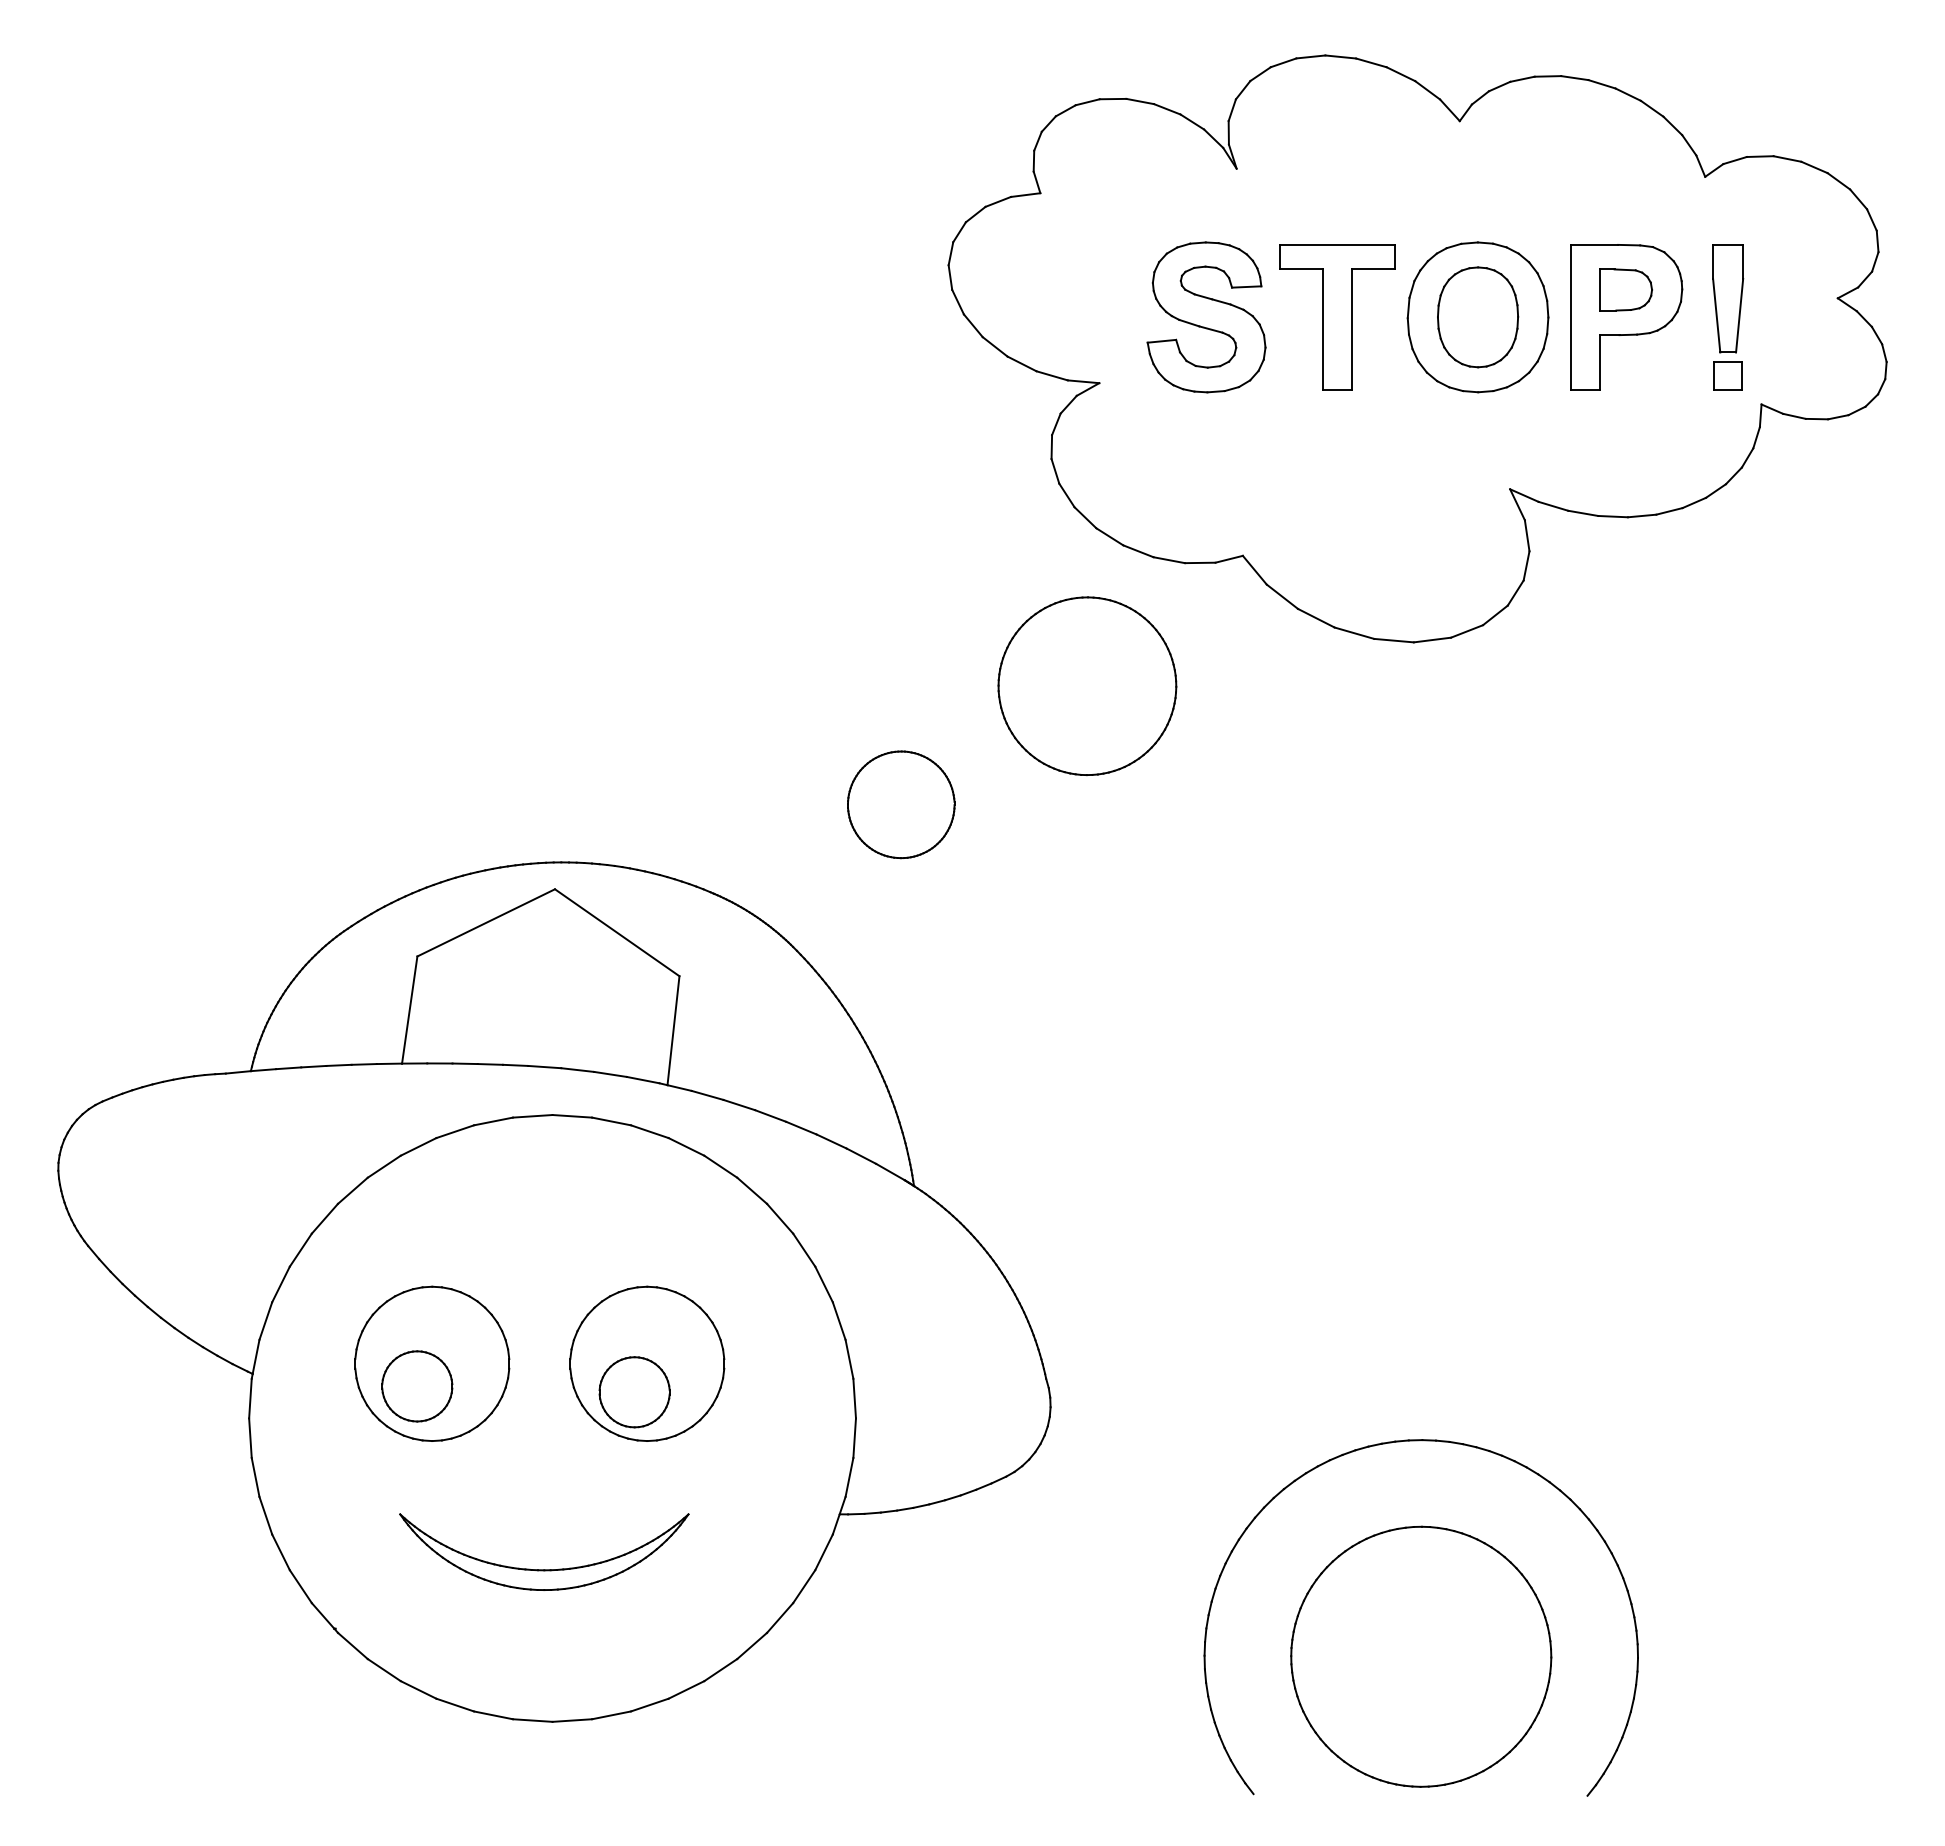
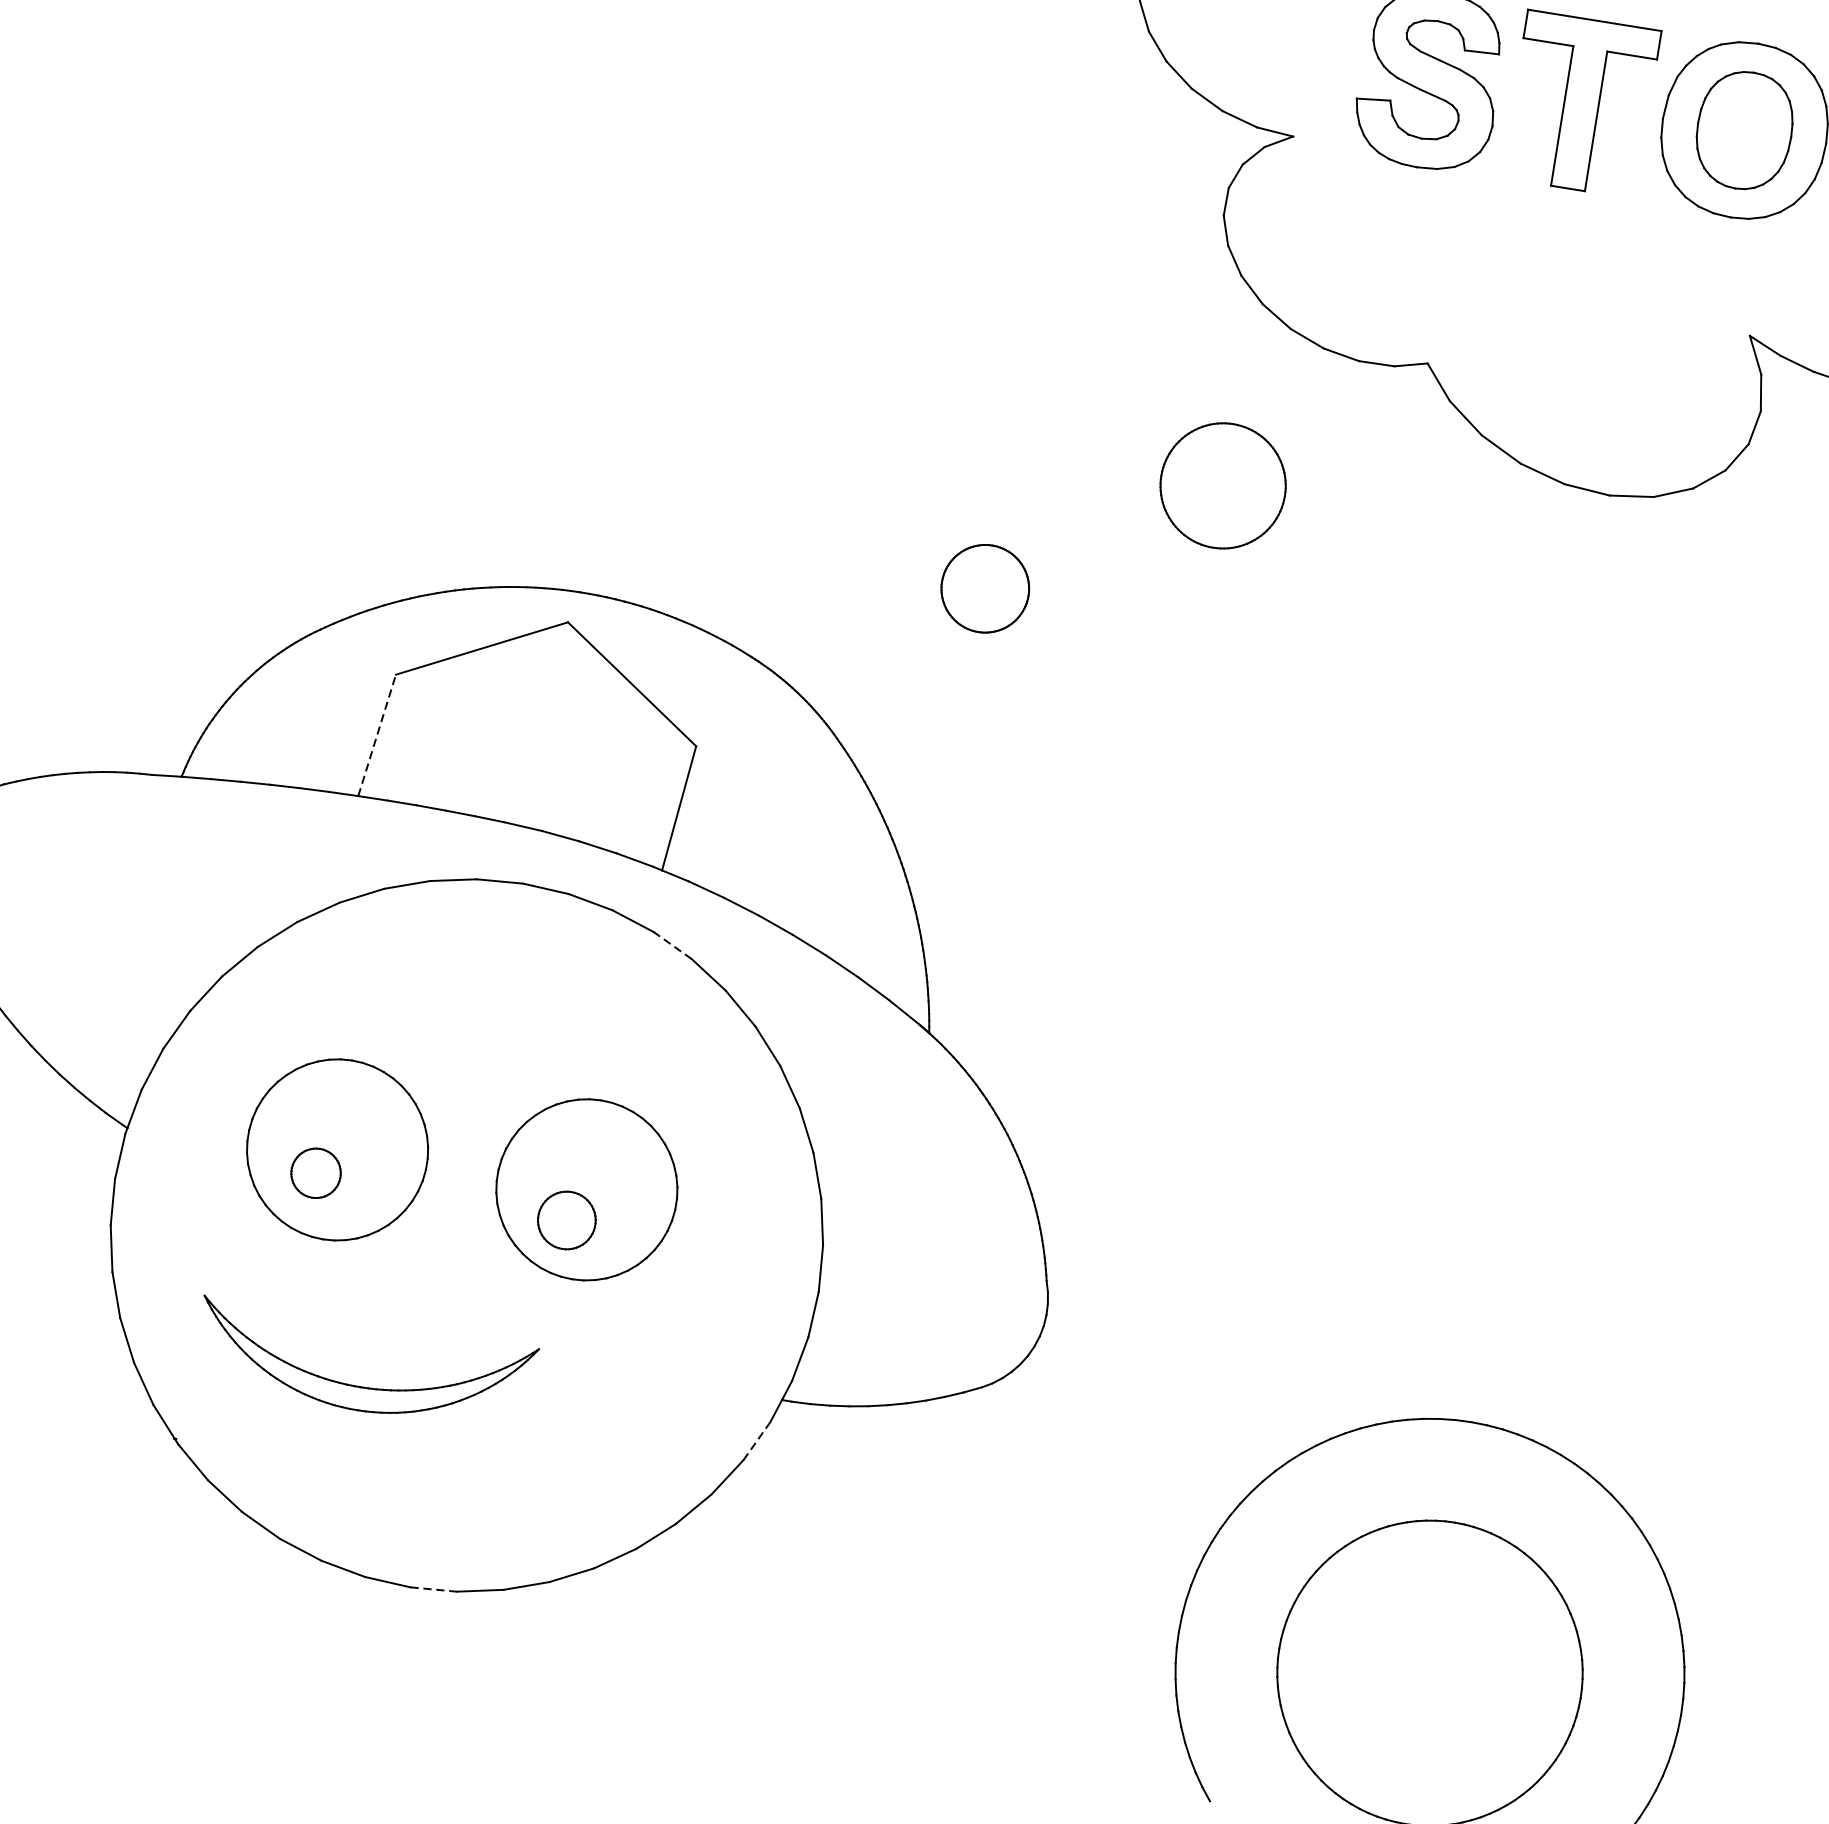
part: (1087, 686) -> (1223, 486), size x0.6
part: (901, 804) -> (985, 588), size x0.7
line: (409, 1009) -> (376, 734), solid -> dashed
line: (686, 1146) -> (672, 945), solid -> dashed
part: (417, 1386) -> (316, 1173), size x0.6
part: (634, 1392) -> (566, 1220), size x0.7
line: (824, 1552) -> (757, 1441), solid -> dashed
part: (544, 1569) -> (361, 1386), moved
line: (572, 1720) -> (433, 1589), solid -> dashed

